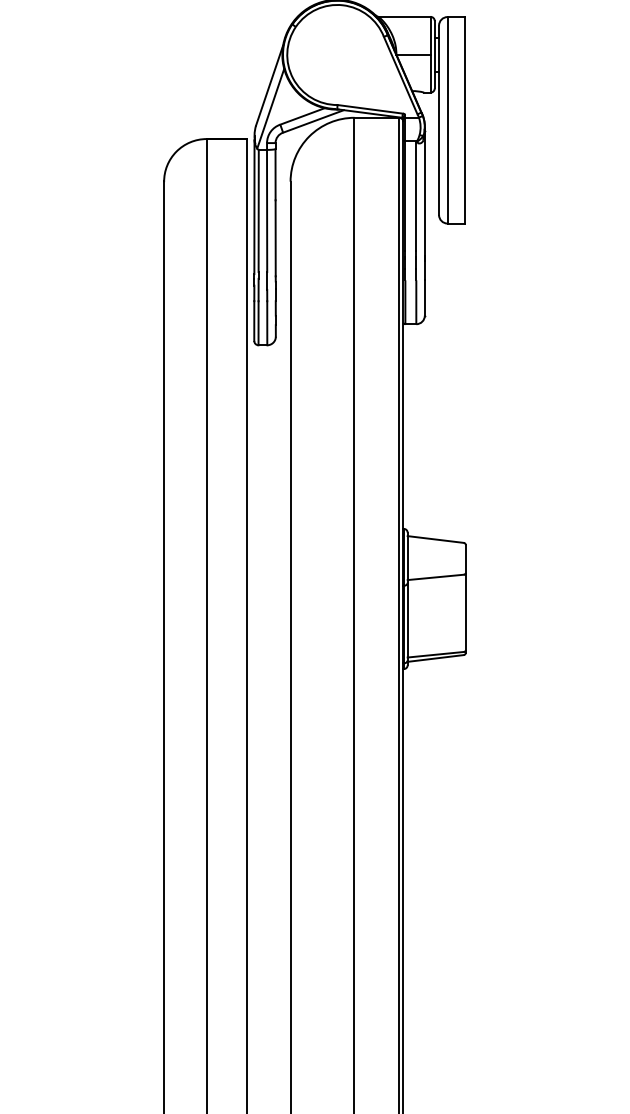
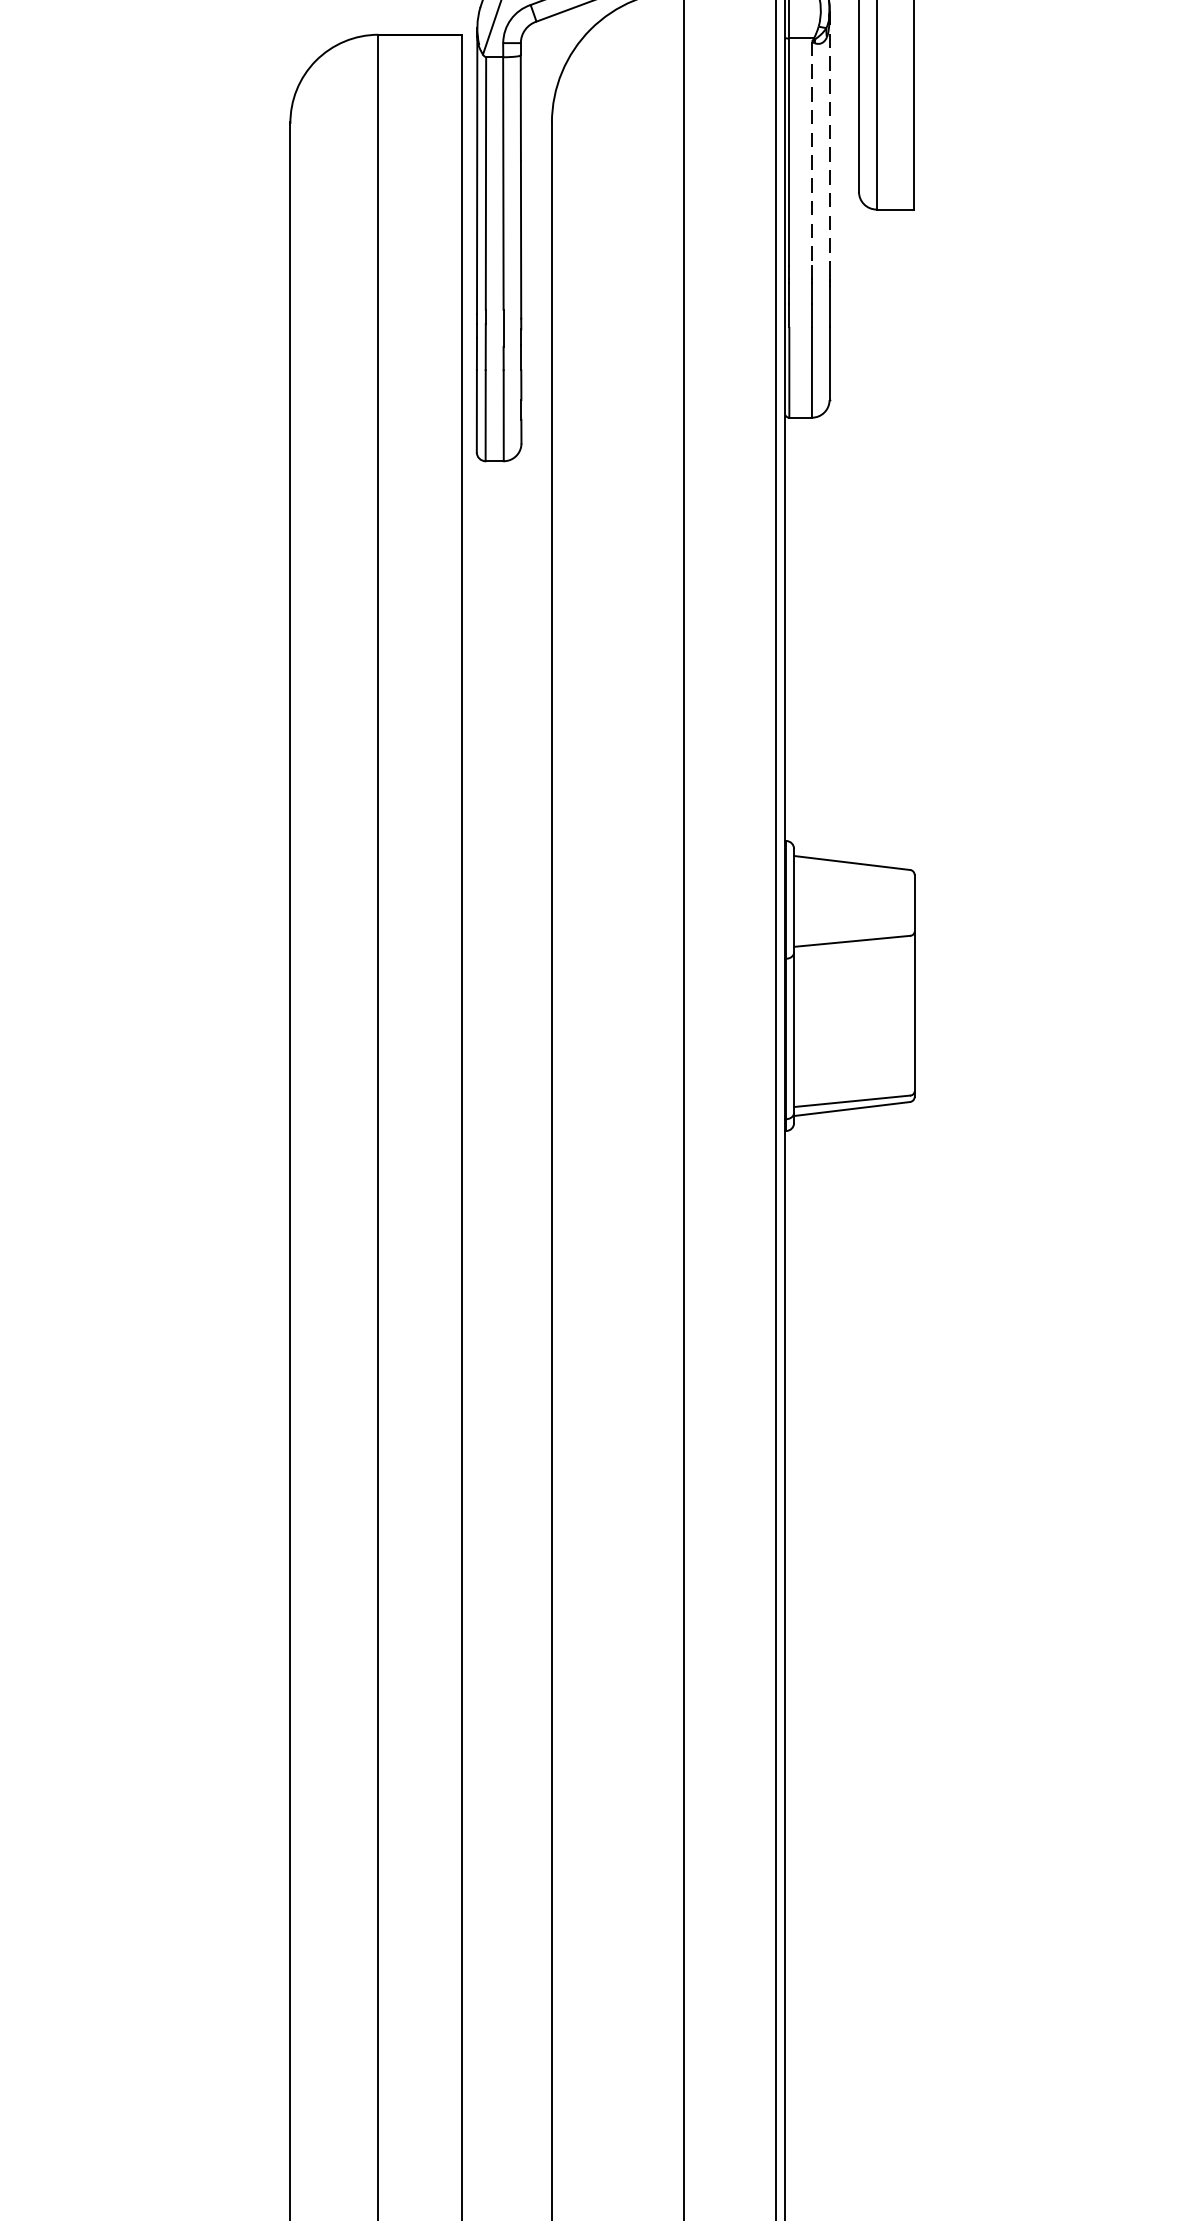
line: (424, 192) -> (828, 145), solid -> dashed
line: (416, 197) -> (812, 155), solid -> dashed

